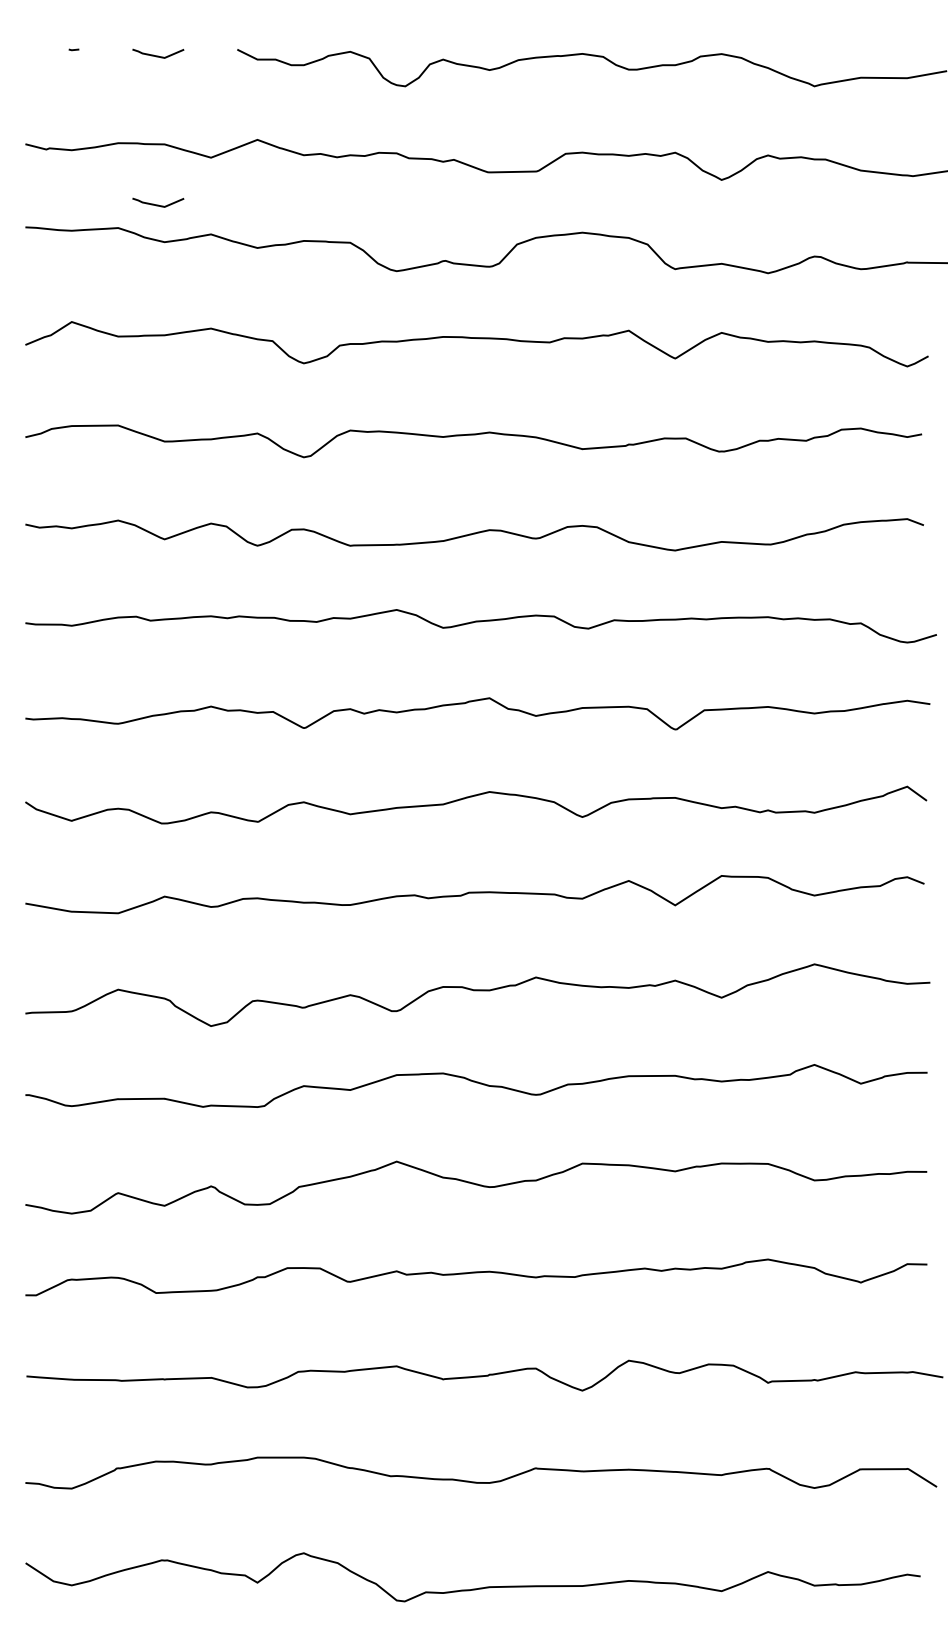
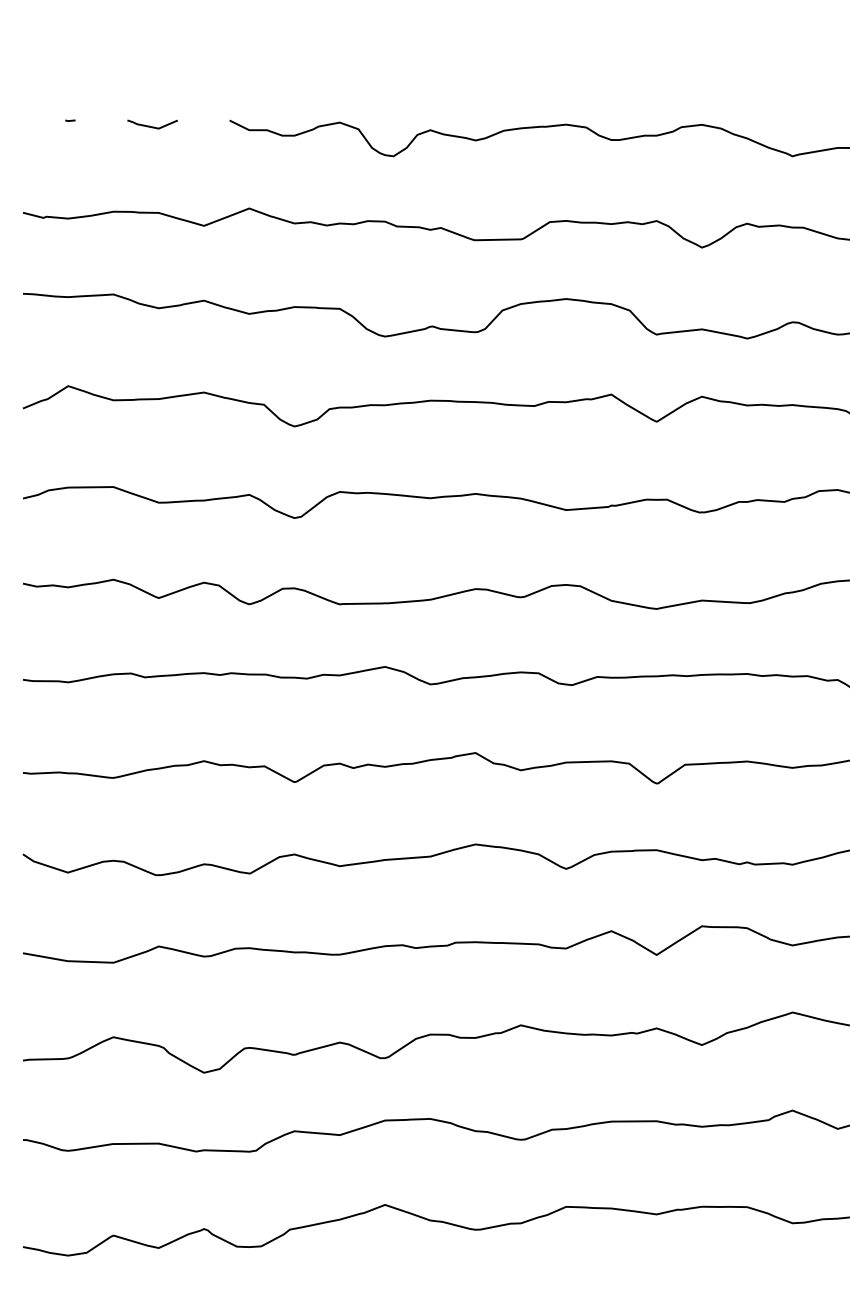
curve: (158, 204) -> (152, 271), removed

